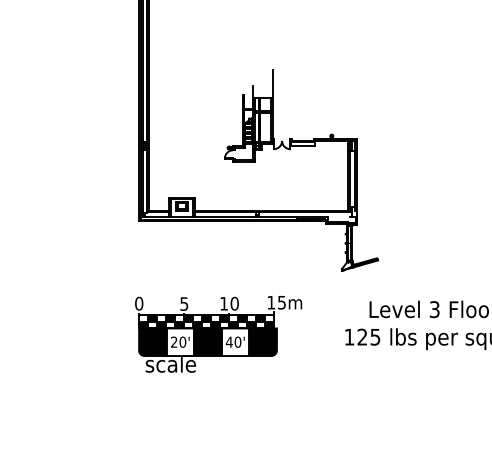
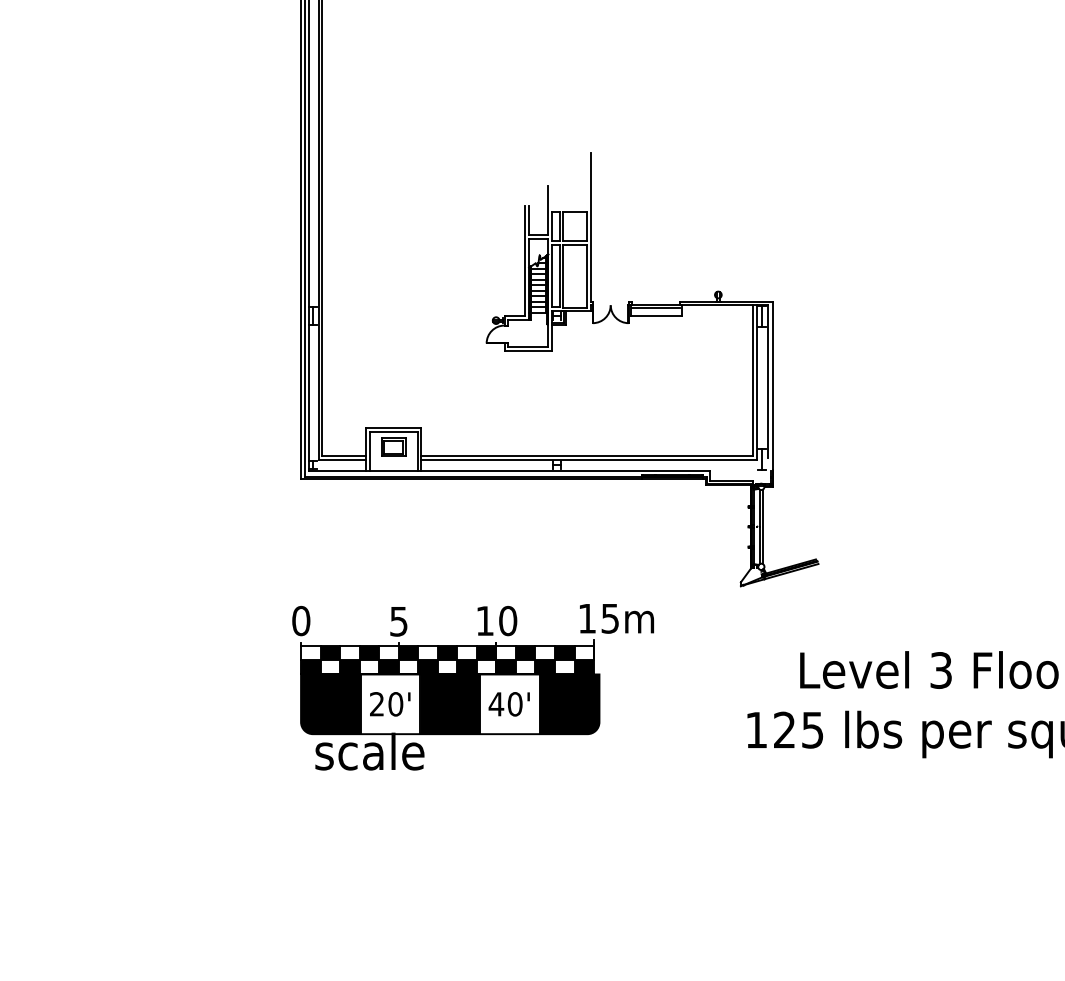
part: (218, 334) -> (472, 687), moved

